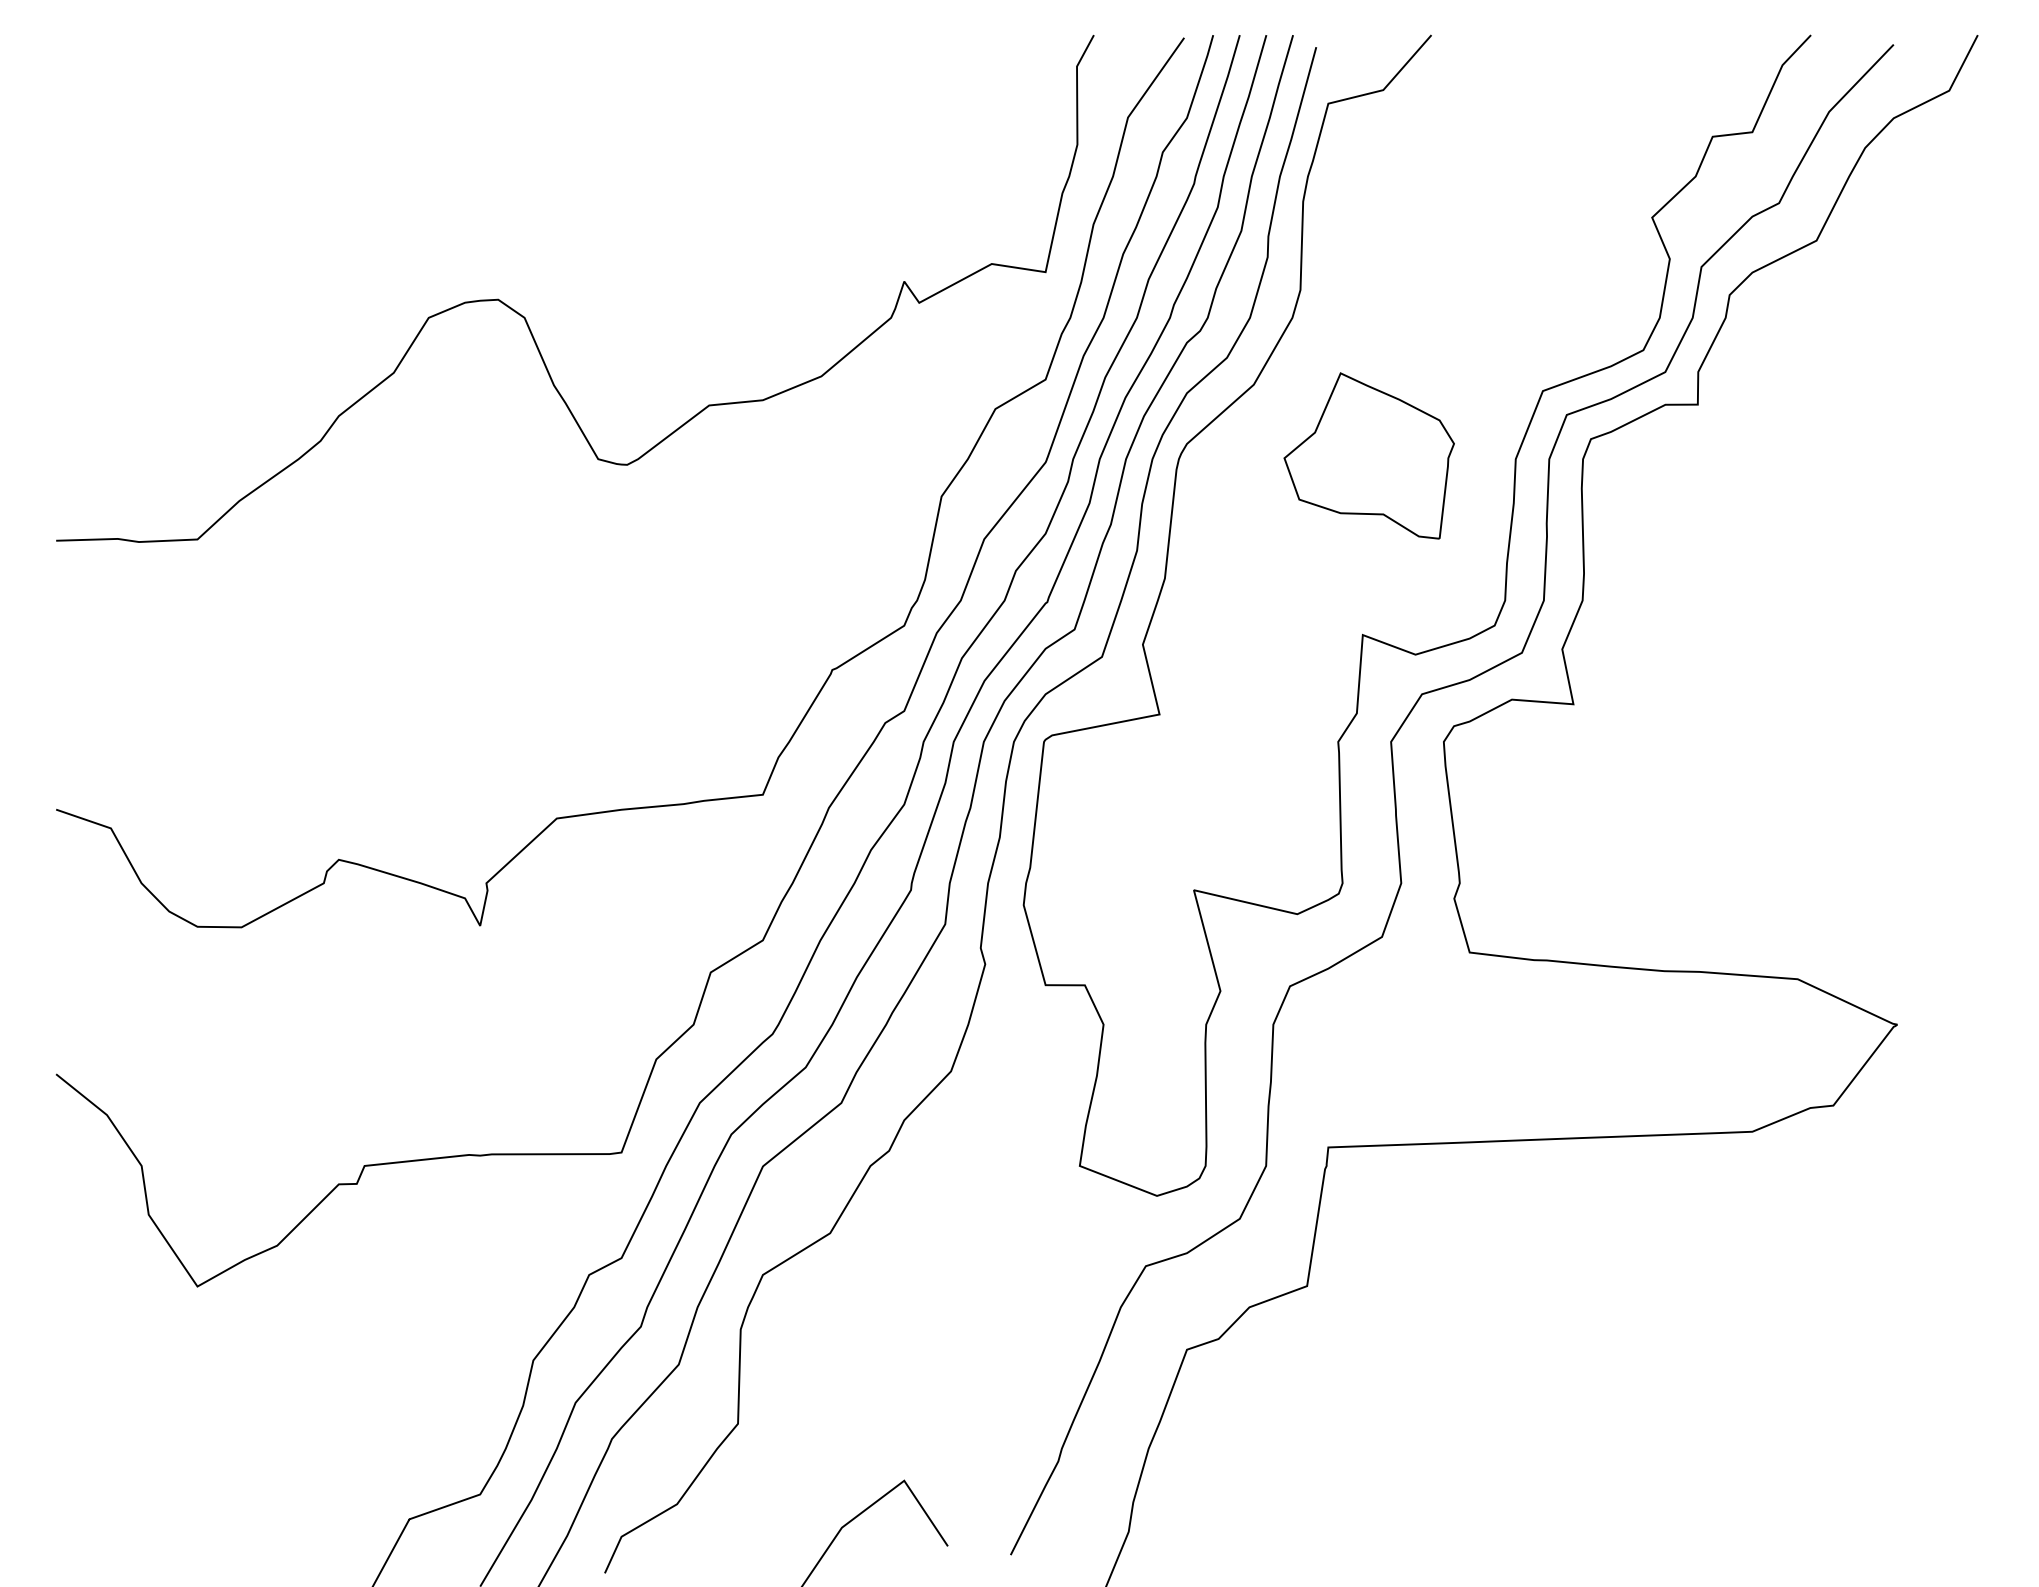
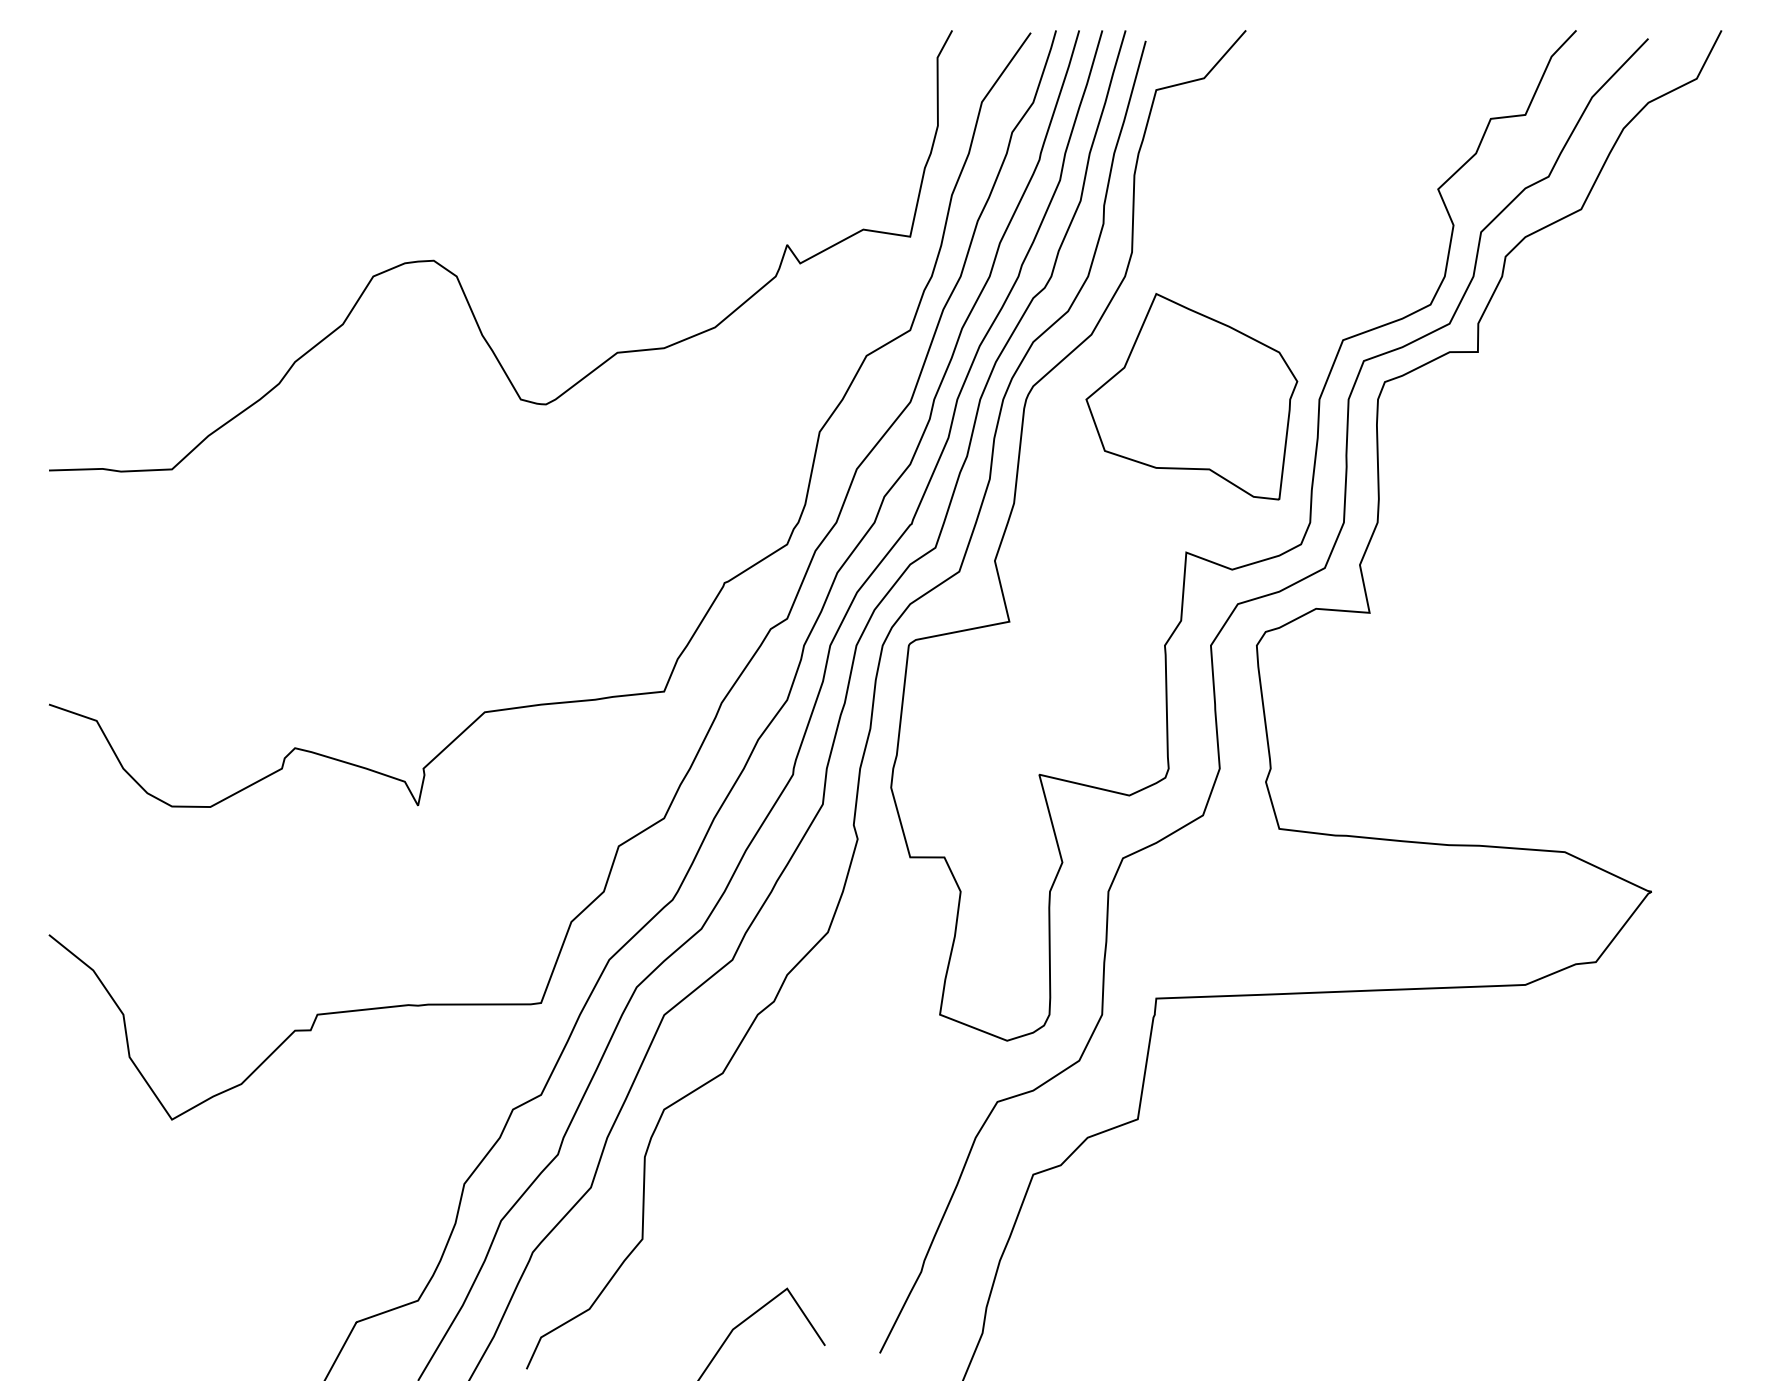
part: (1369, 455) -> (1192, 396), size x1.43

